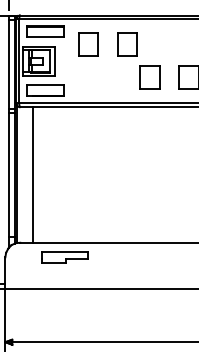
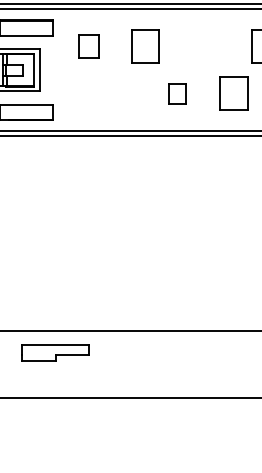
part: (88, 44) -> (88, 45), size x0.7
part: (149, 77) -> (176, 93), size x0.6
line: (33, 174) -> (9, 233), removed

